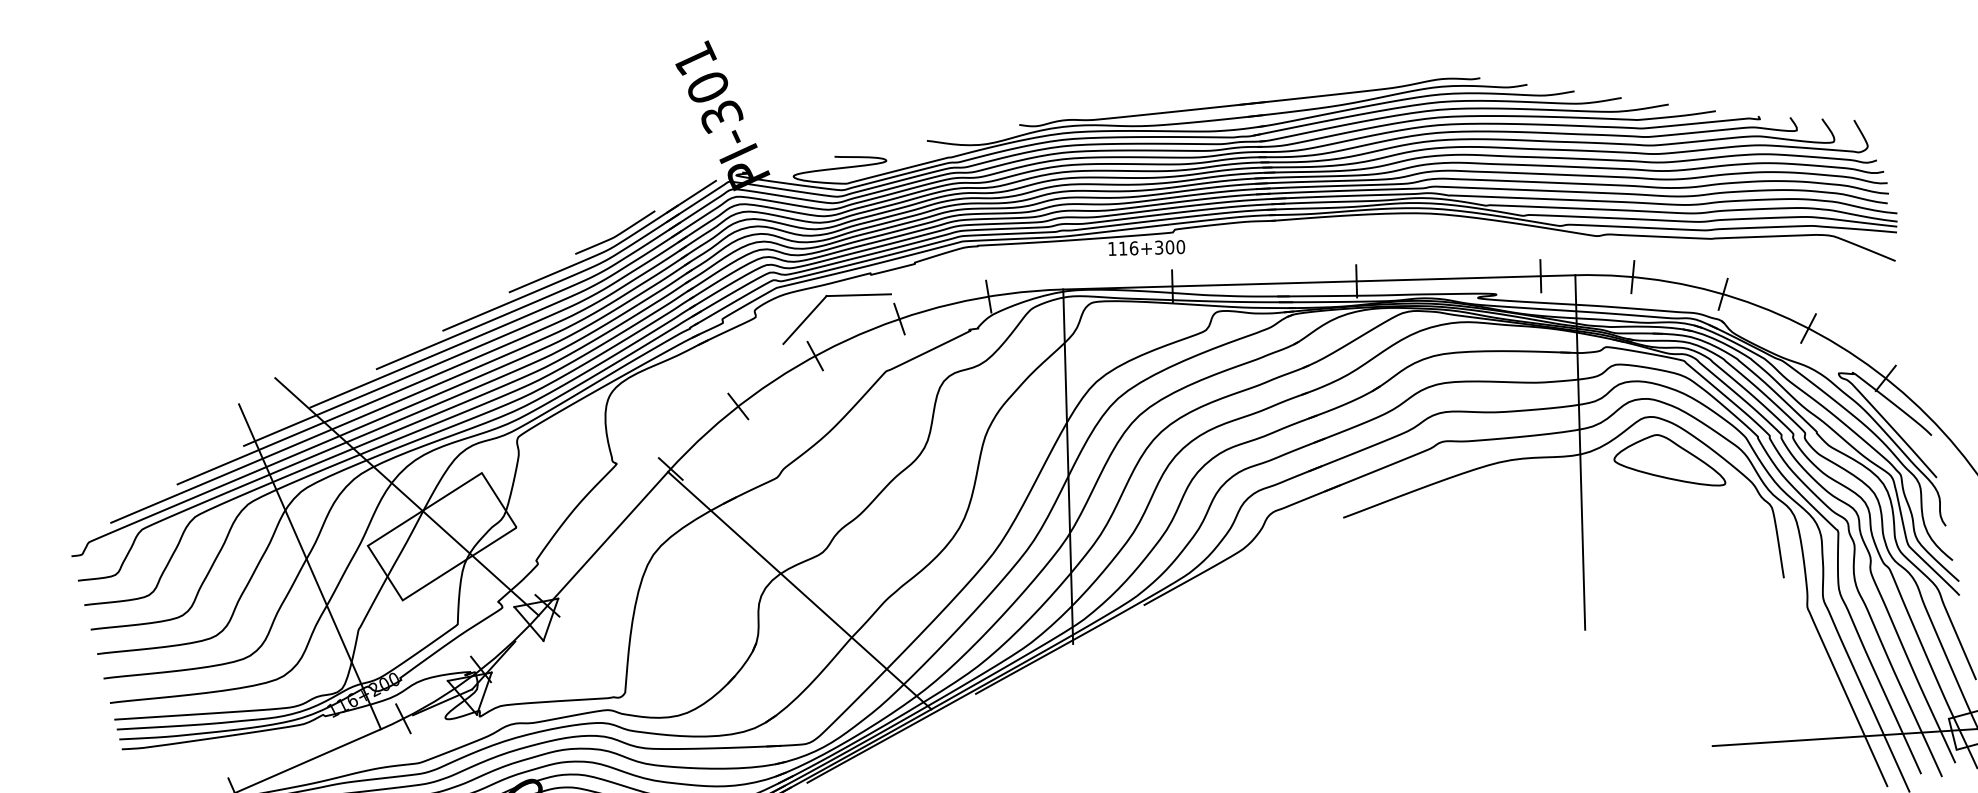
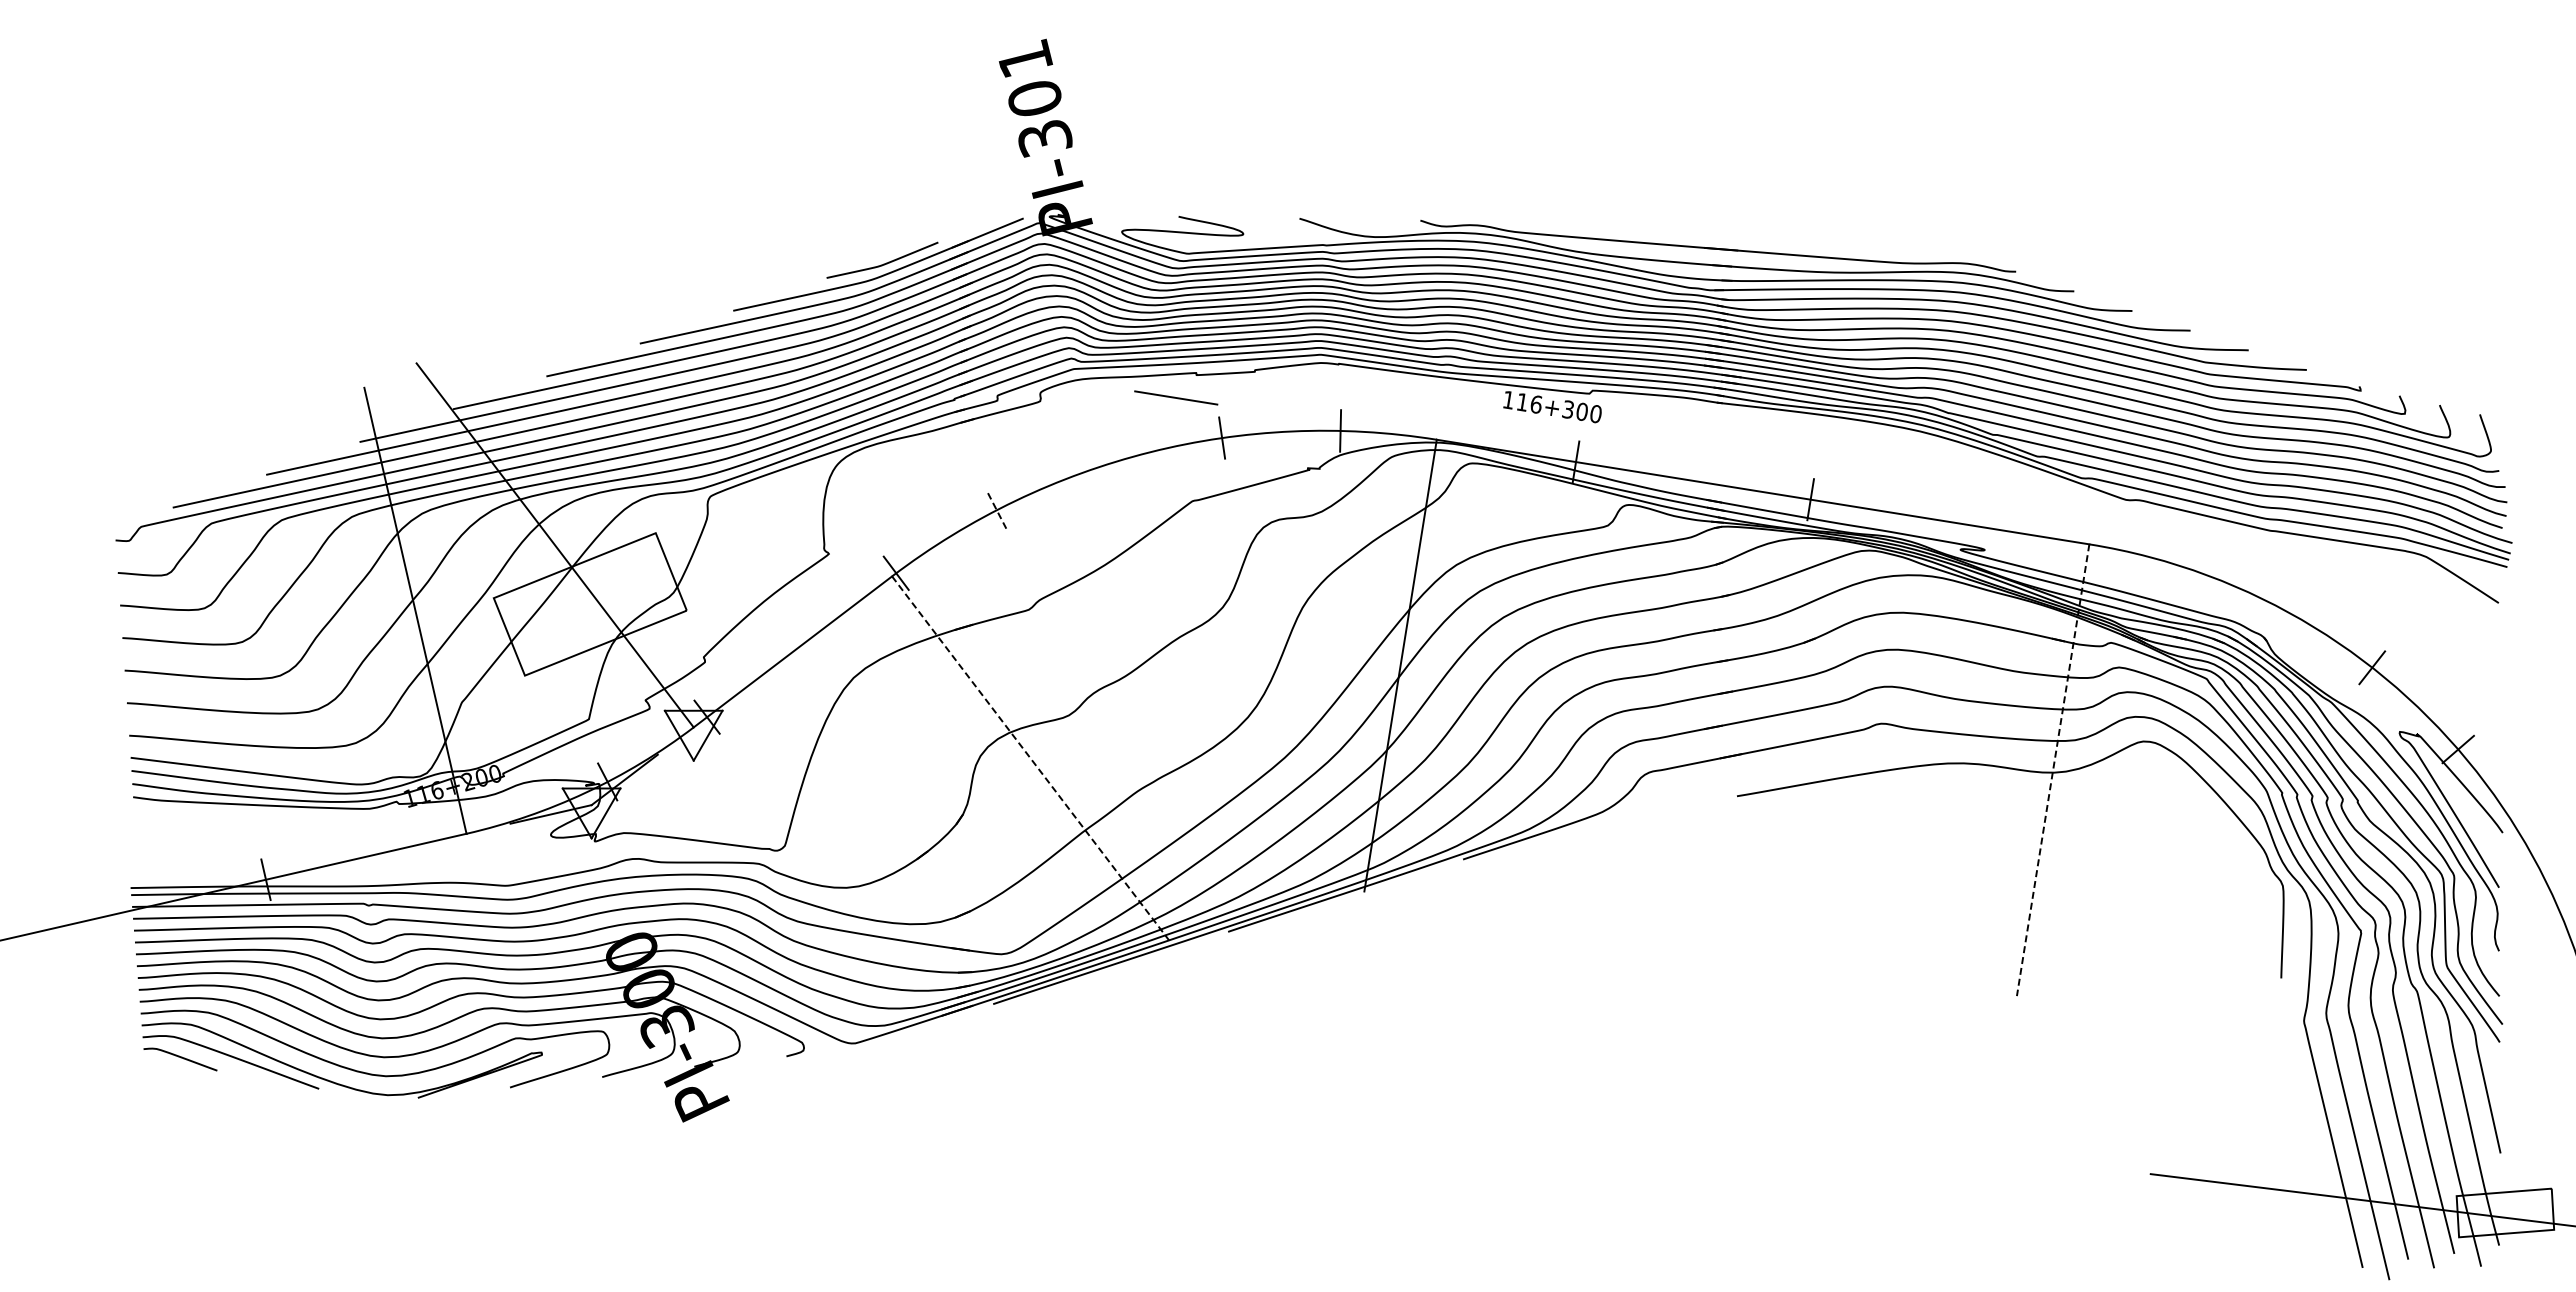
line: (1540, 275) -> (2045, 536), removed
line: (1632, 277) -> (2161, 560), removed
line: (1722, 294) -> (2271, 603), removed
line: (804, 320) -> (1101, 416), removed
line: (815, 355) -> (1106, 464), removed
line: (738, 406) -> (996, 510), solid -> dashed
line: (1580, 452) -> (2053, 770), solid -> dashed
part: (1667, 463) -> (2161, 805), removed
line: (799, 590) -> (1030, 758), solid -> dashed
line: (403, 718) -> (497, 825), removed

